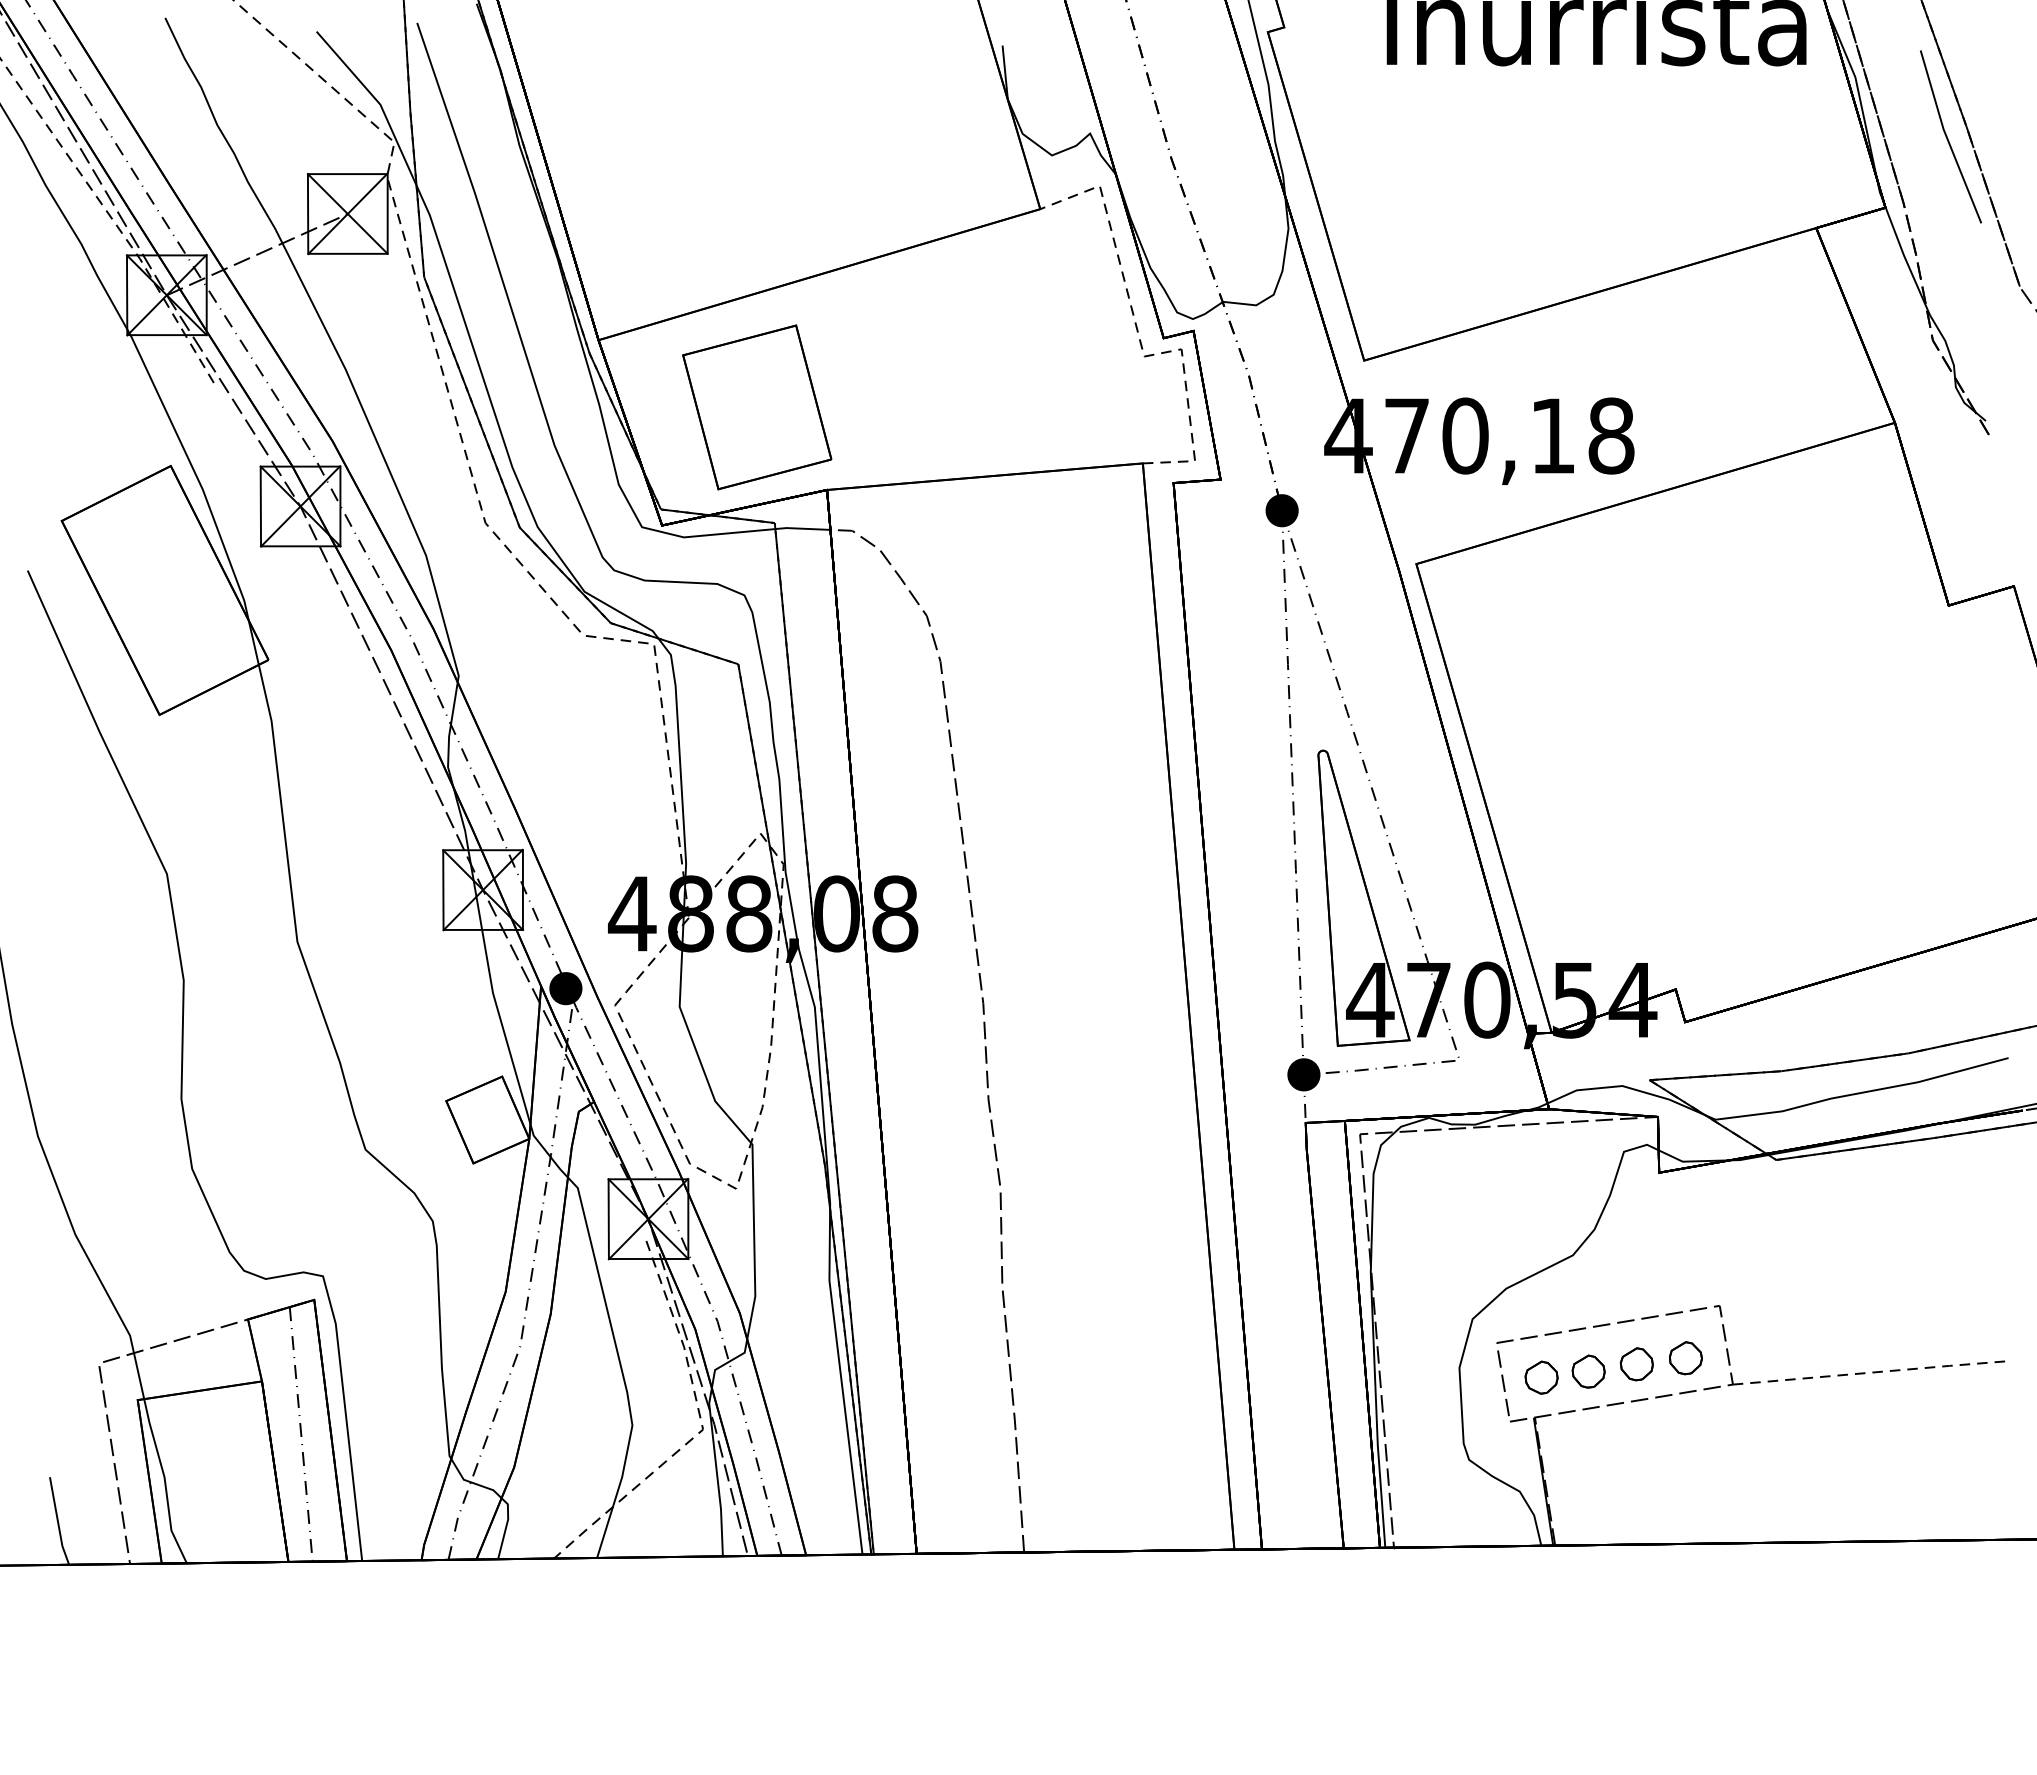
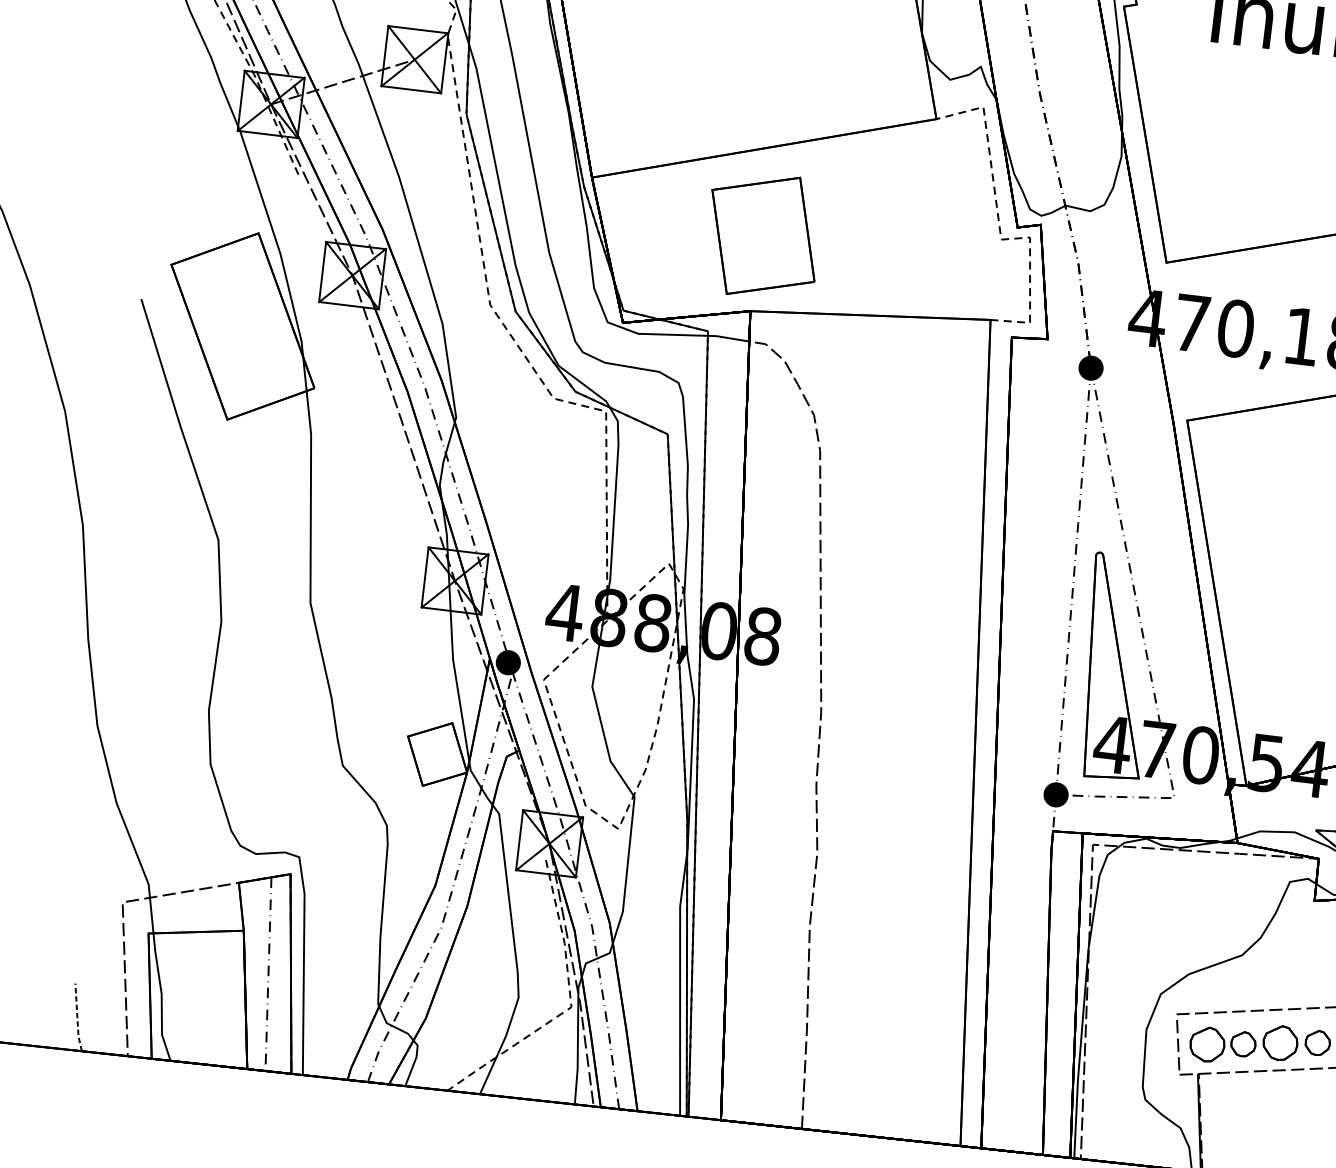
part: (757, 407) -> (763, 236), moved
part: (1636, 1364) -> (1280, 1043), size x1.4
part: (1541, 1377) -> (1207, 1044), size x1.4
line: (57, 1521) -> (77, 1017), solid -> dashed

